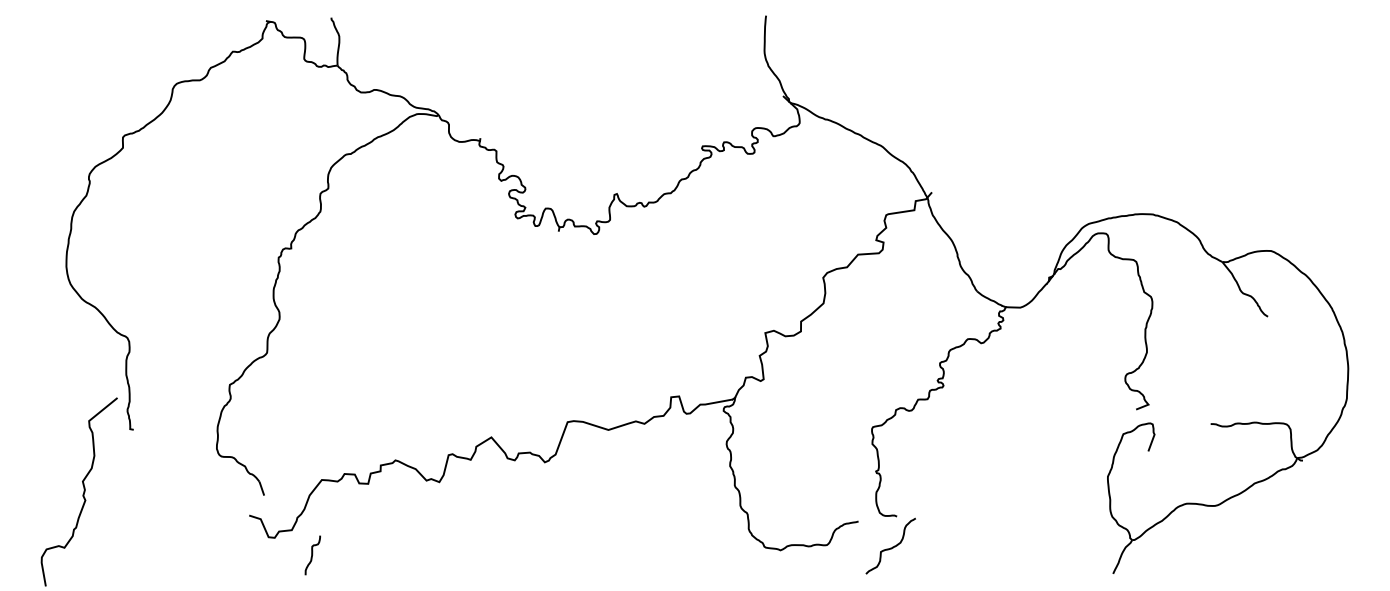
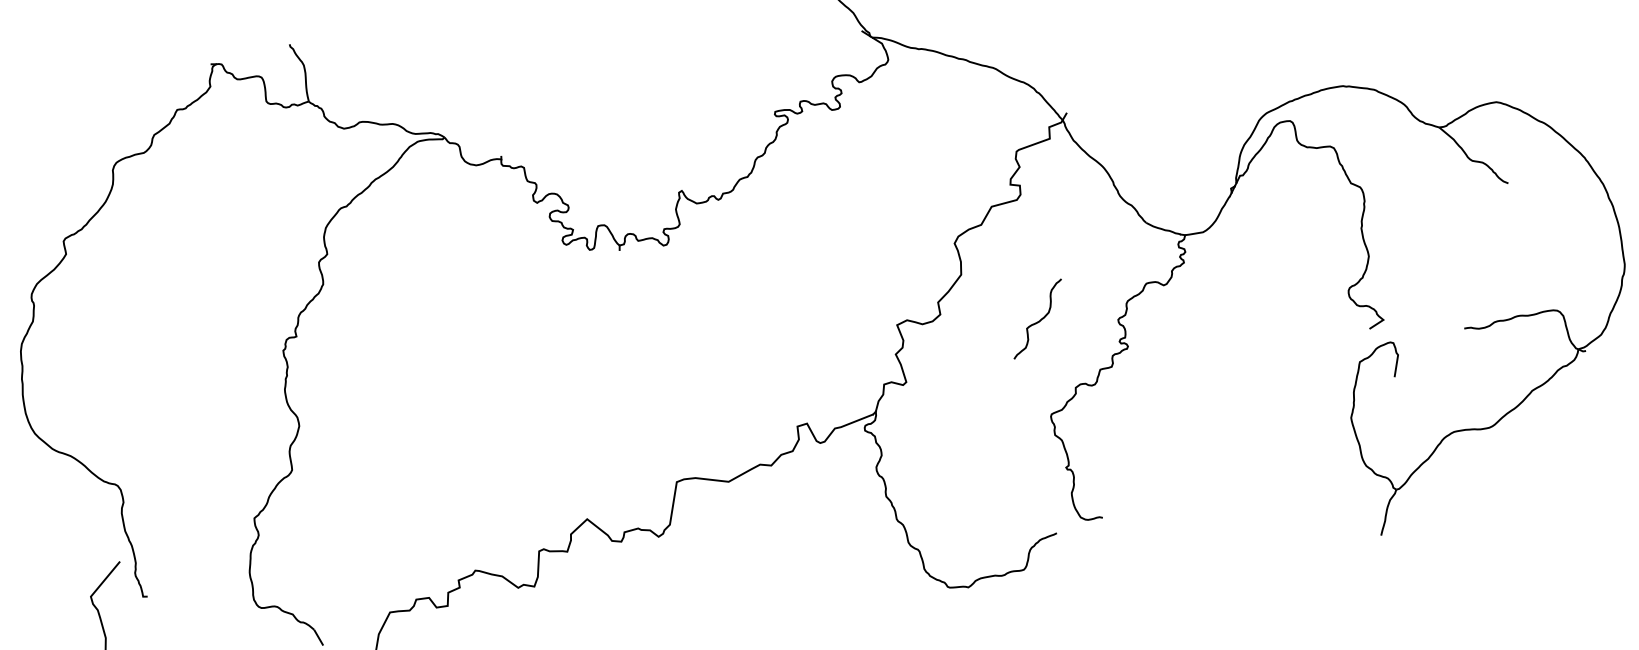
curve: (890, 547) -> (1037, 320), moved

